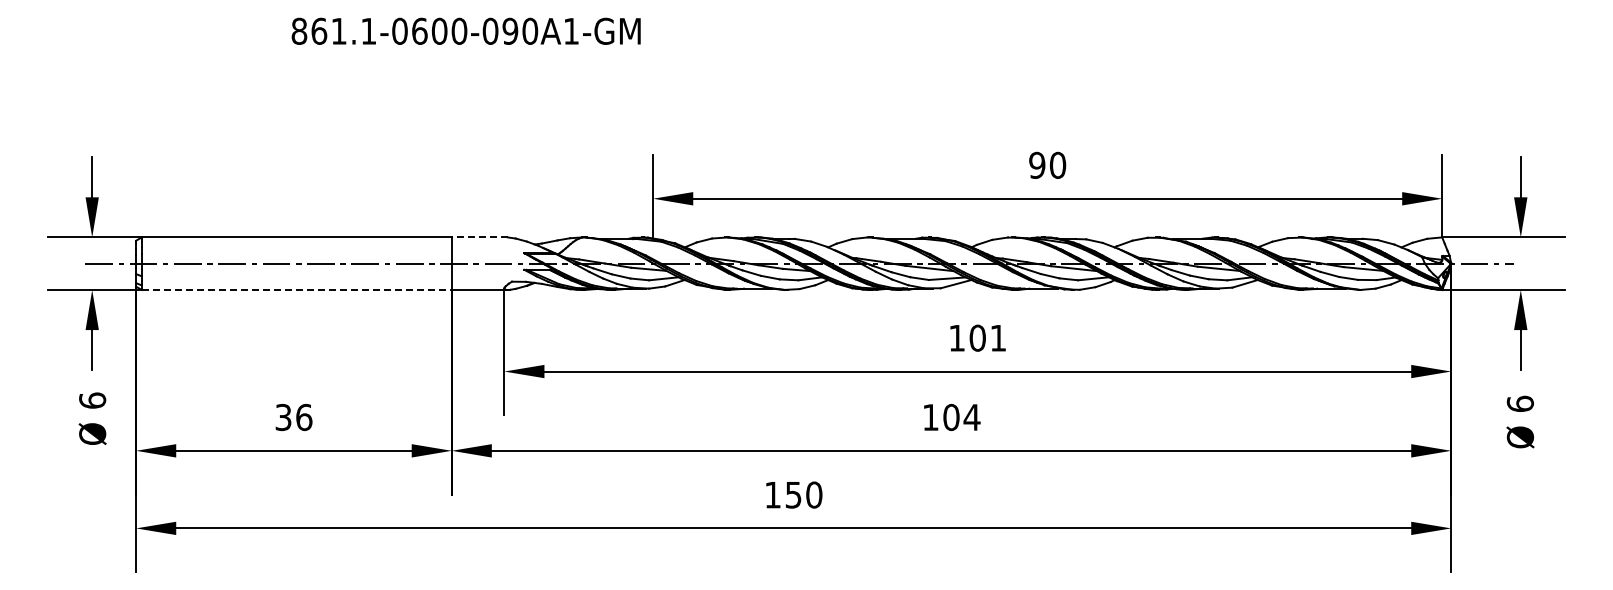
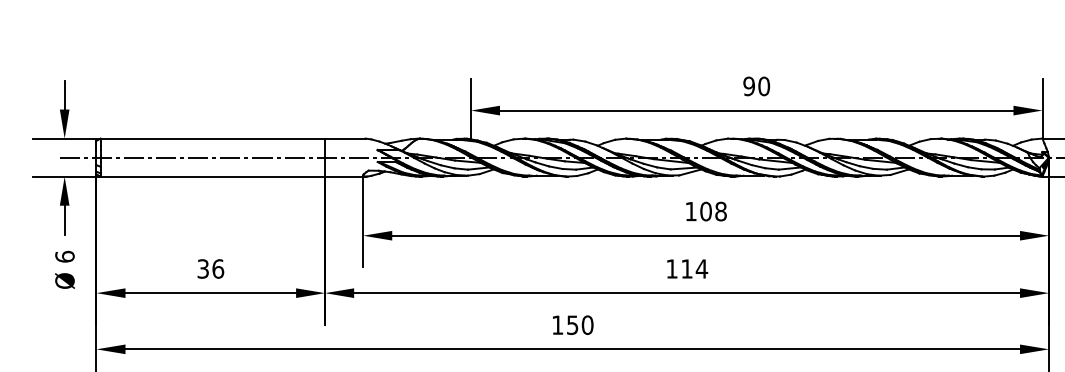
line: (479, 237) -> (345, 138), dashed -> solid
line: (296, 290) -> (212, 177), dashed -> solid
text: (998, 337) -> (721, 211), 101 -> 108
text: (951, 417) -> (687, 269), 104 -> 114

